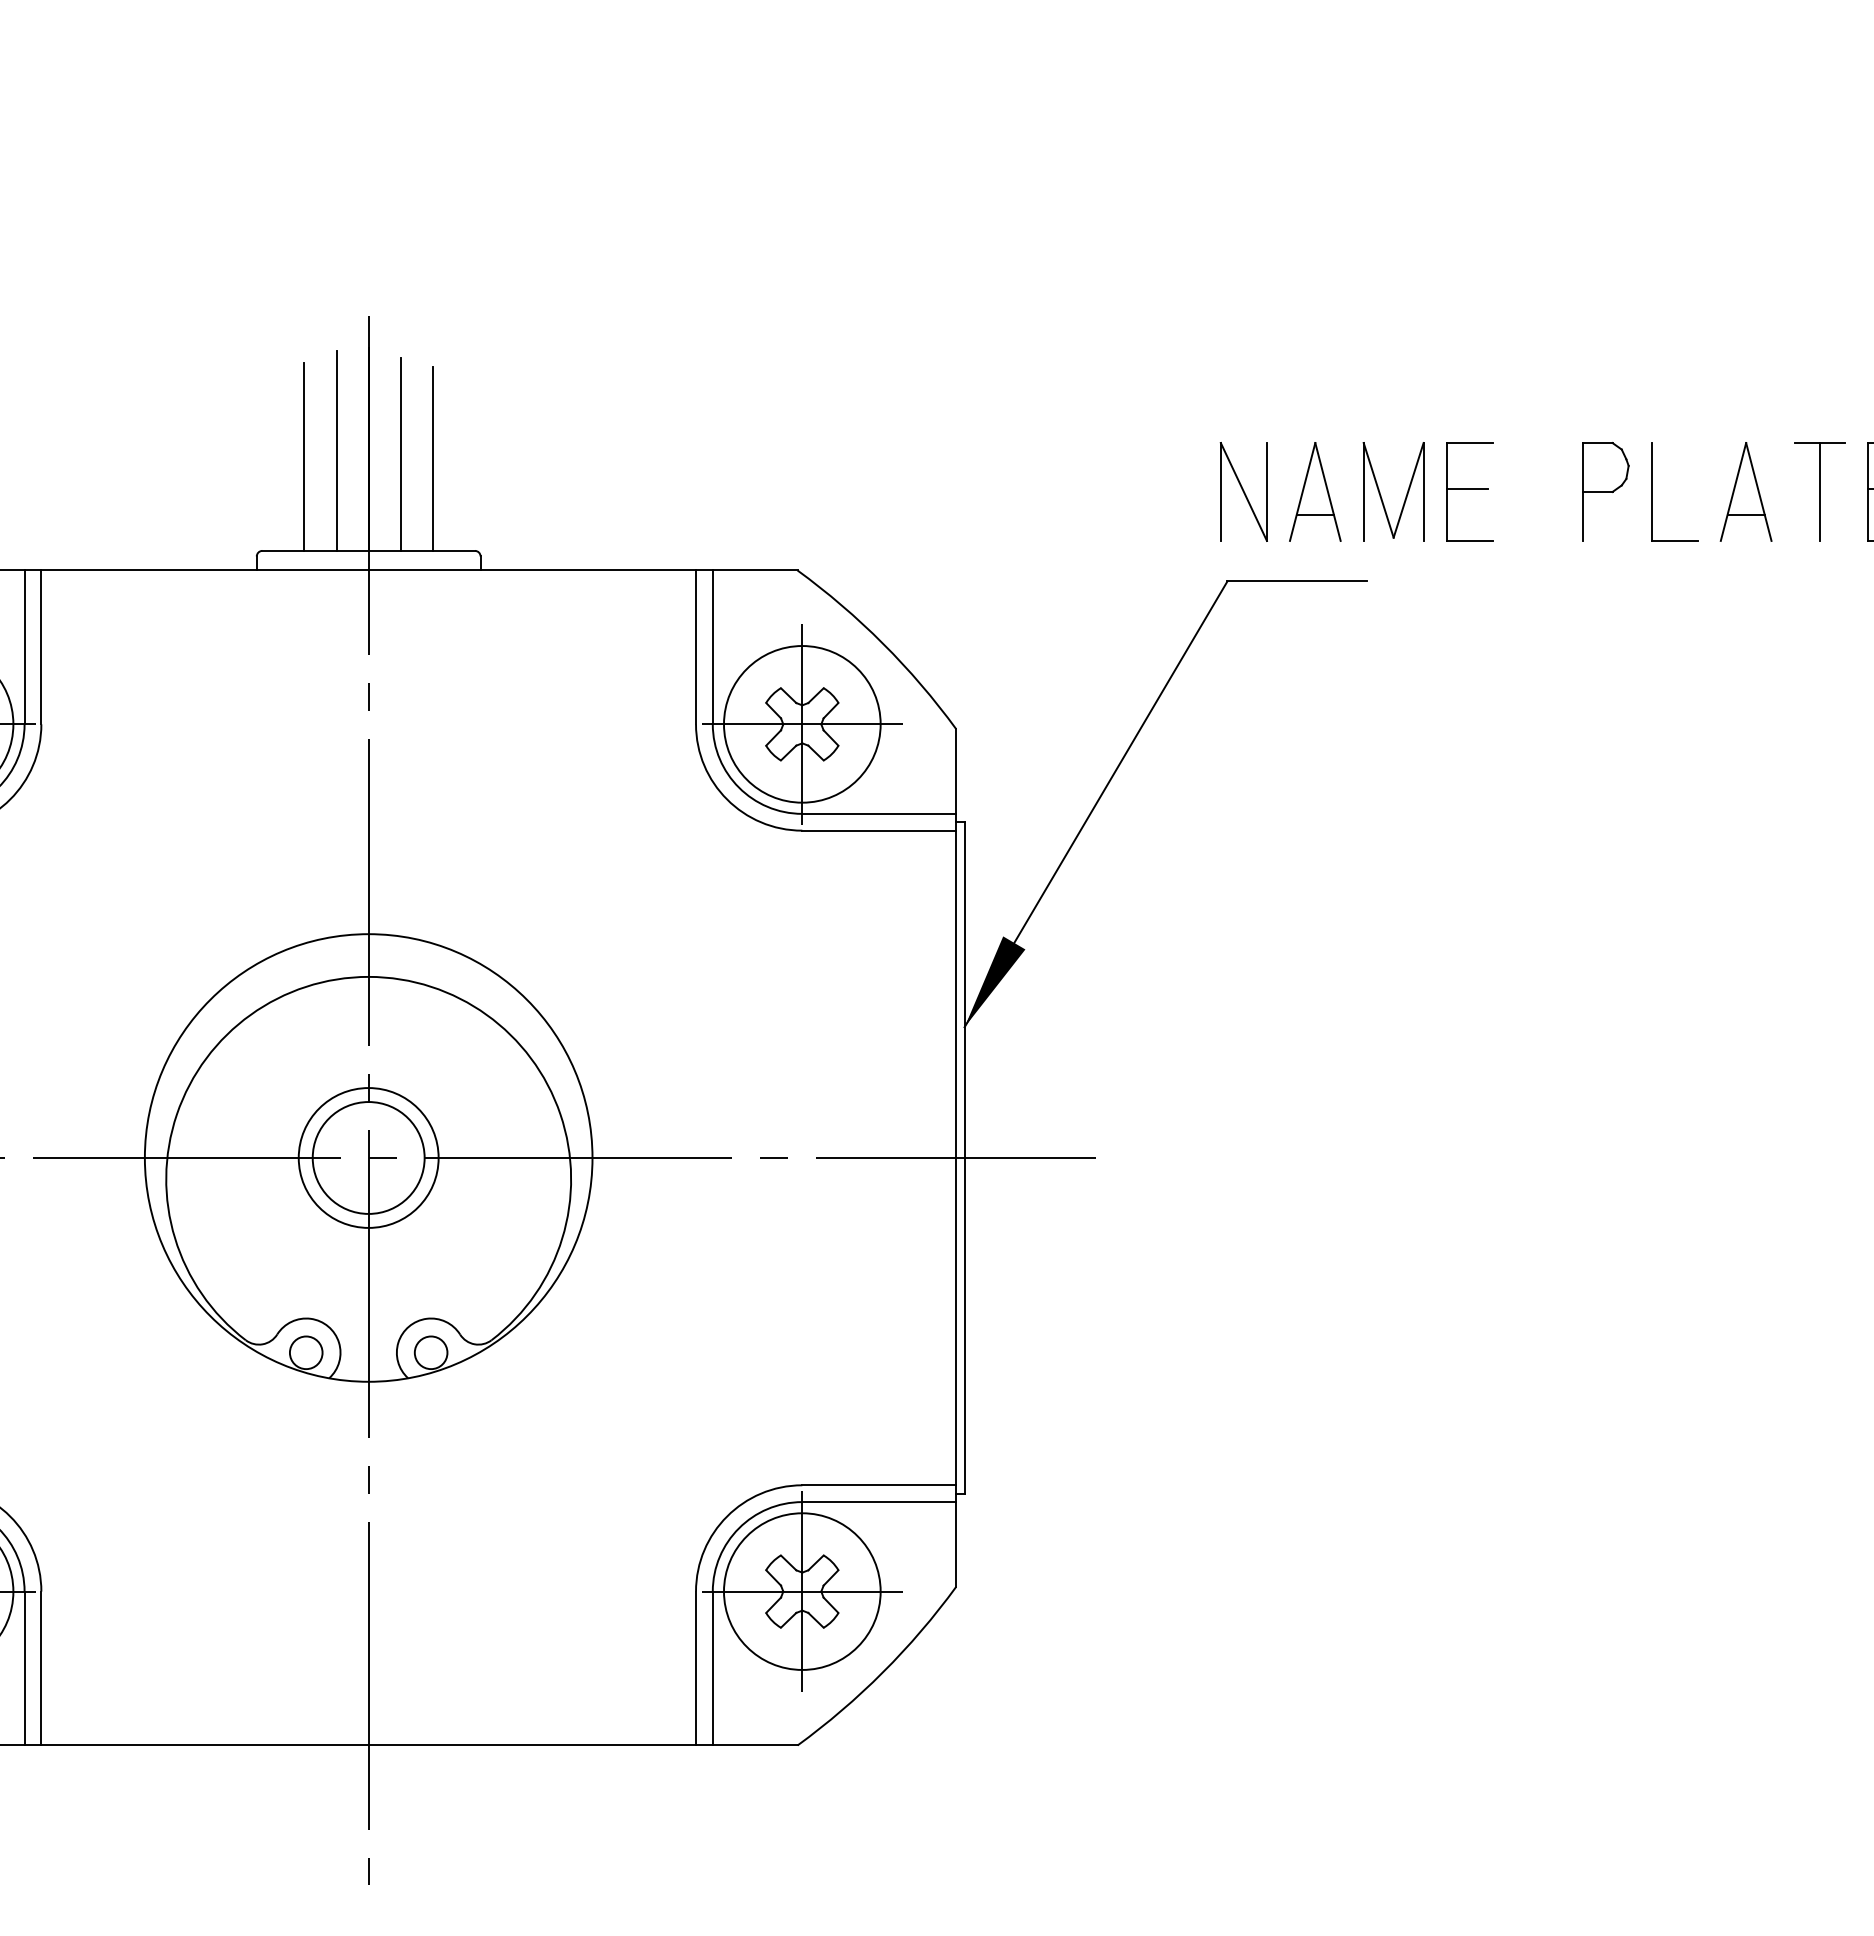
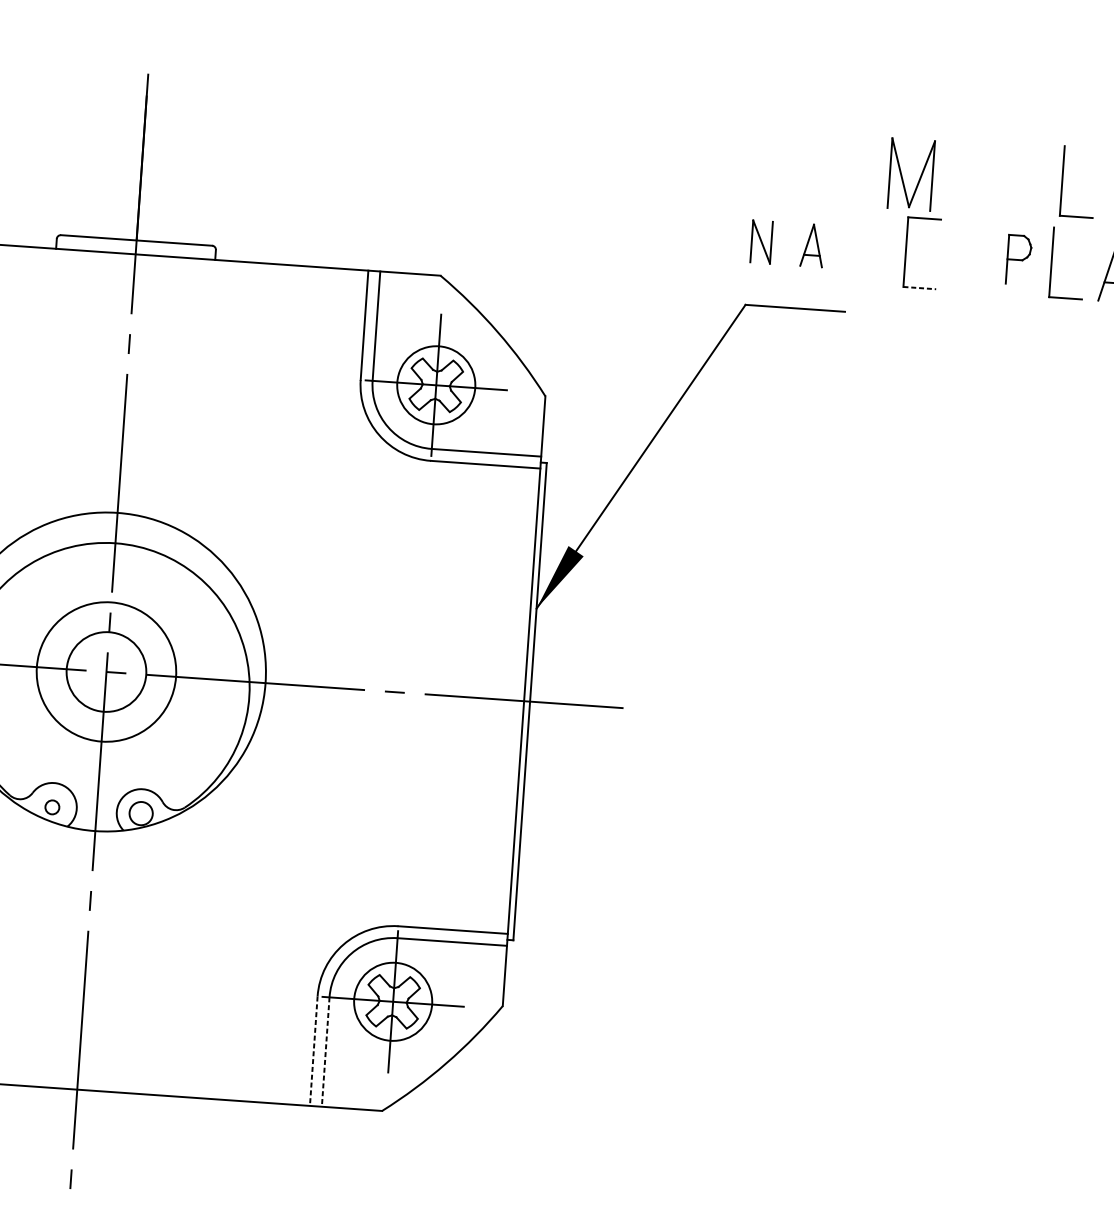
part: (1659, 376) -> (1062, 180), added
line: (336, 450) -> (118, 167), removed
line: (400, 454) -> (164, 173), removed
line: (304, 456) -> (95, 170), removed
line: (433, 458) -> (187, 177), removed
line: (1467, 488) -> (920, 250), removed
part: (1243, 491) -> (761, 241), size x0.6
part: (1315, 491) -> (812, 245), size x0.6
part: (1605, 491) -> (1018, 259), size x0.7
part: (1381, 495) -> (902, 176), moved
line: (1470, 540) -> (920, 287), solid -> dashed
circle: (801, 724) -> (435, 385), size x0.7
circle: (368, 1157) -> (106, 671), size x1.4
circle: (305, 1352) -> (51, 807), size x0.6
circle: (801, 1591) -> (392, 1001), size x0.7
line: (696, 1668) -> (314, 1051), solid -> dashed
line: (712, 1668) -> (325, 1052), solid -> dashed

